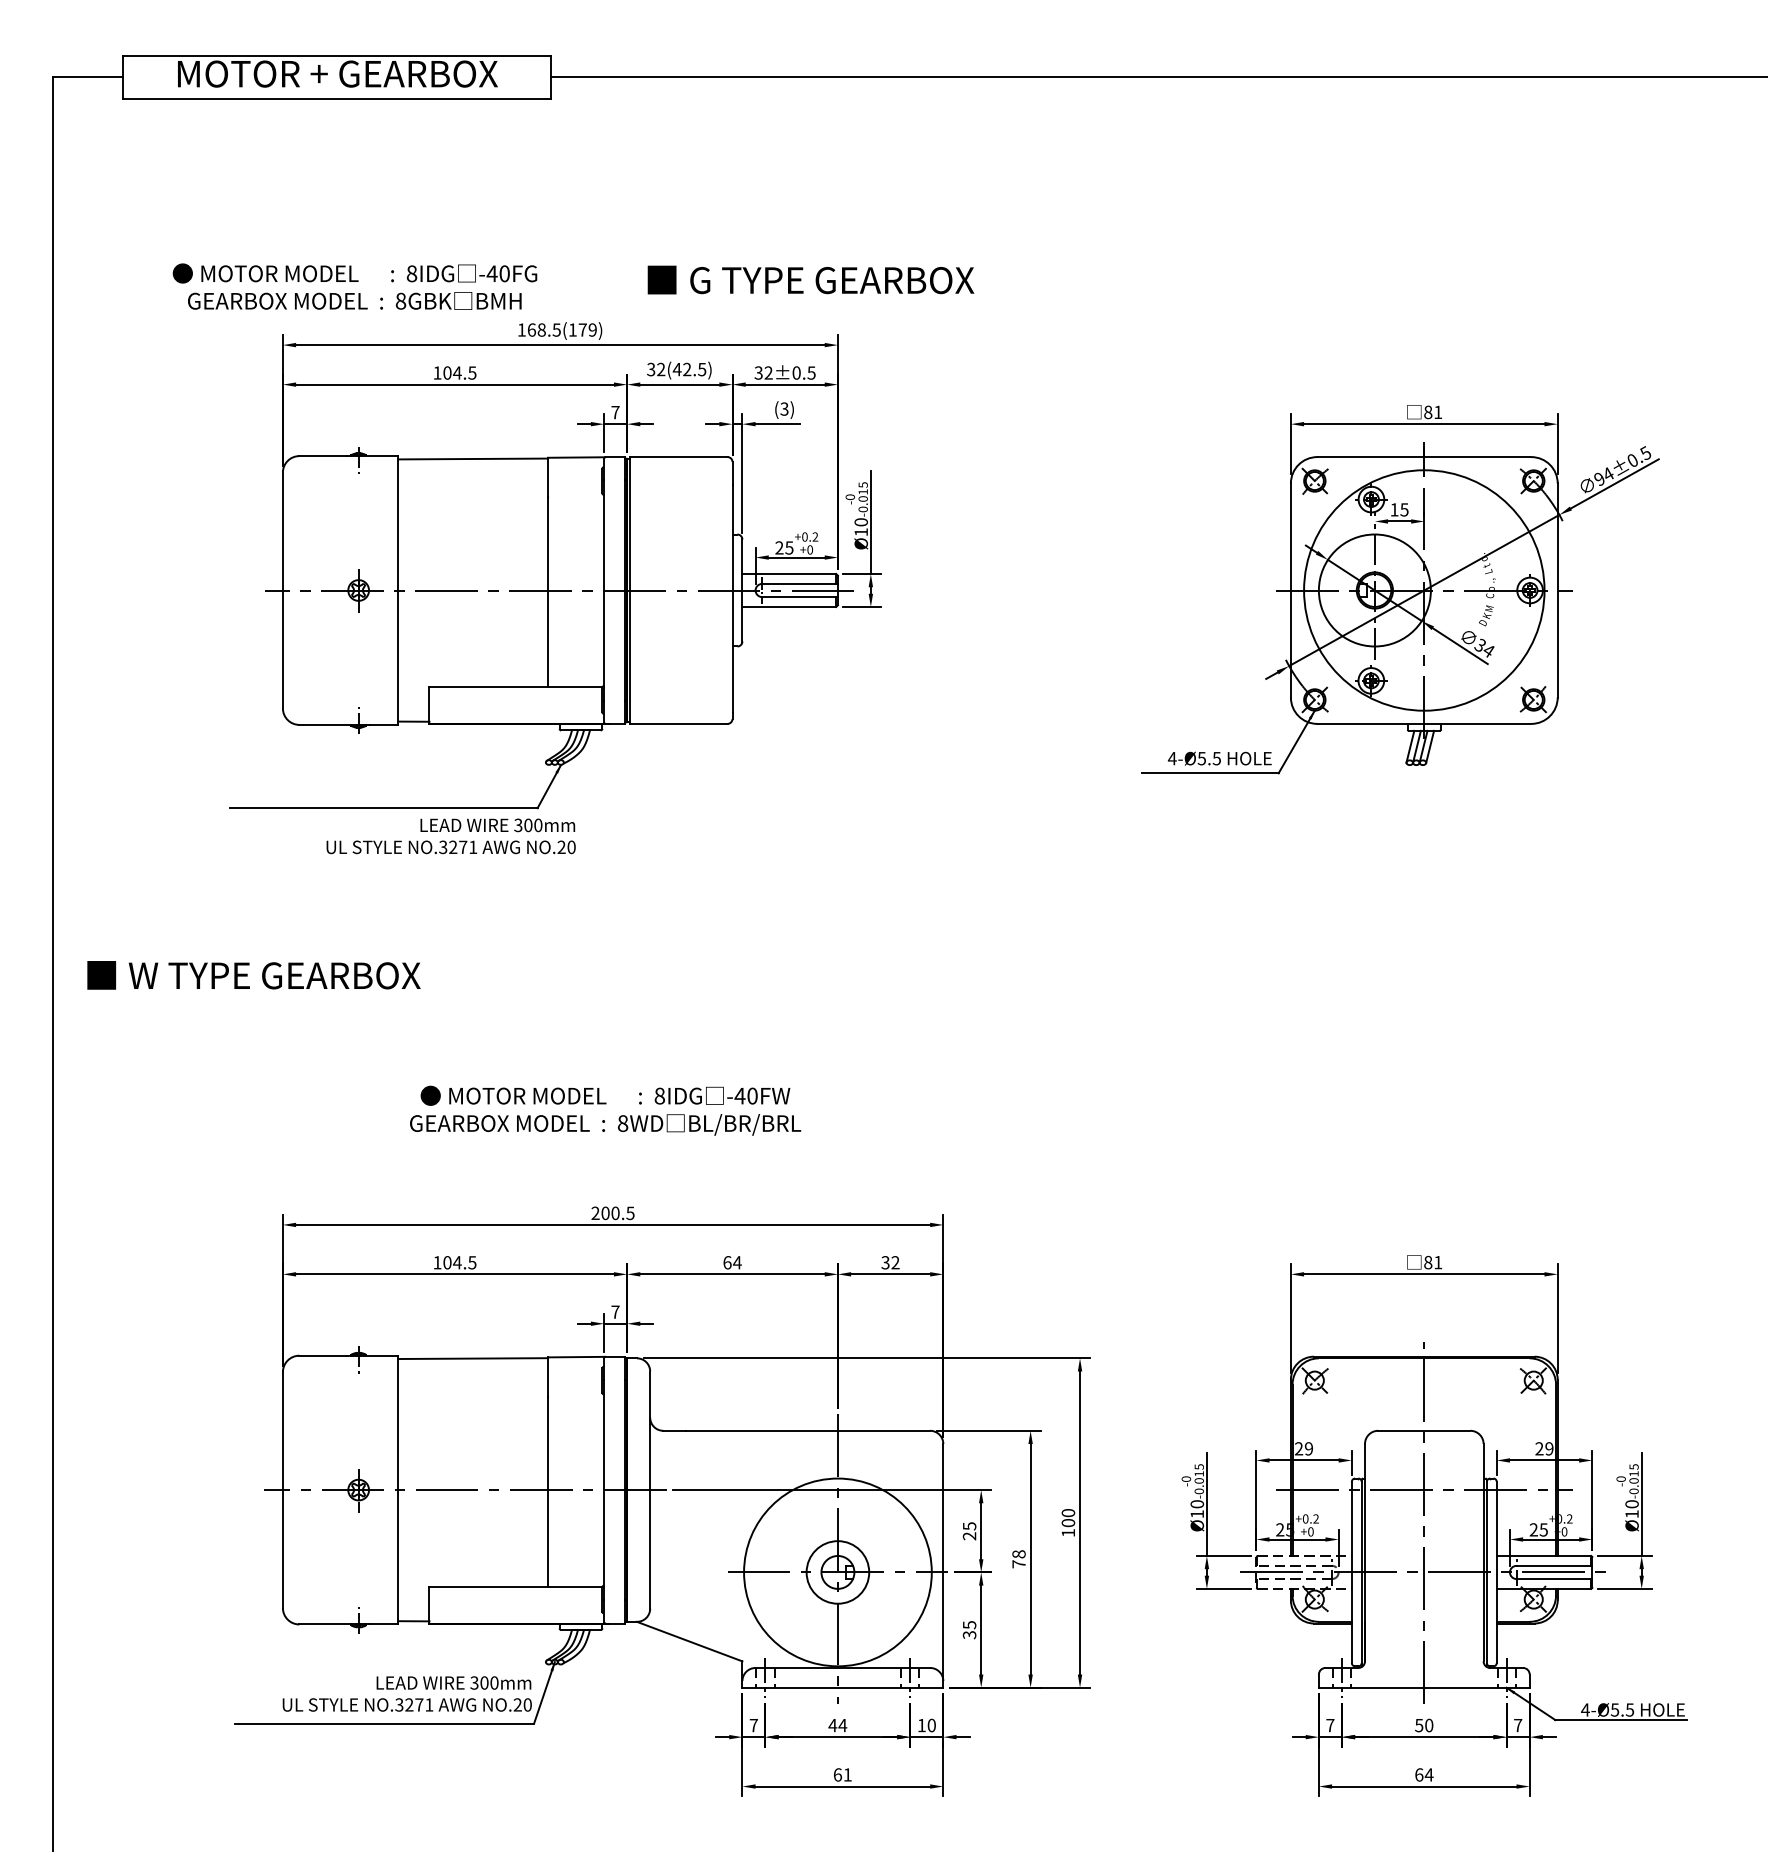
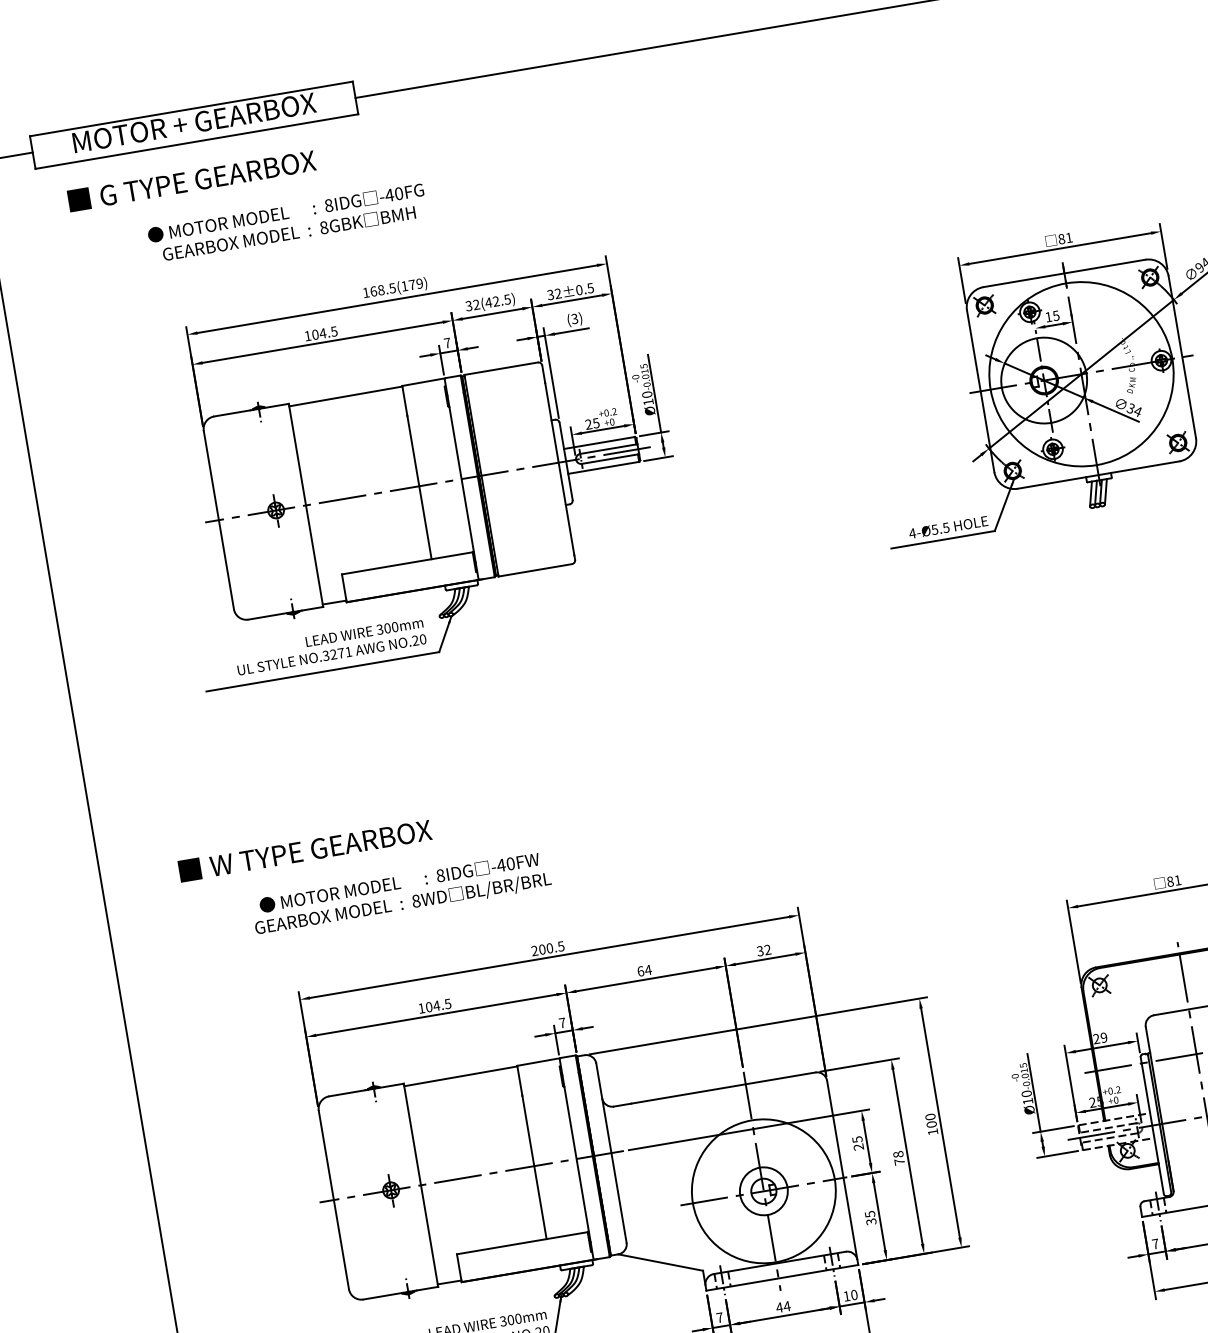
text: (810, 279) -> (191, 180), moved
text: (354, 286) -> (287, 222), moved
text: (450, 836) -> (330, 646), moved
text: (253, 975) -> (304, 850), moved
text: (605, 1110) -> (401, 893), moved

